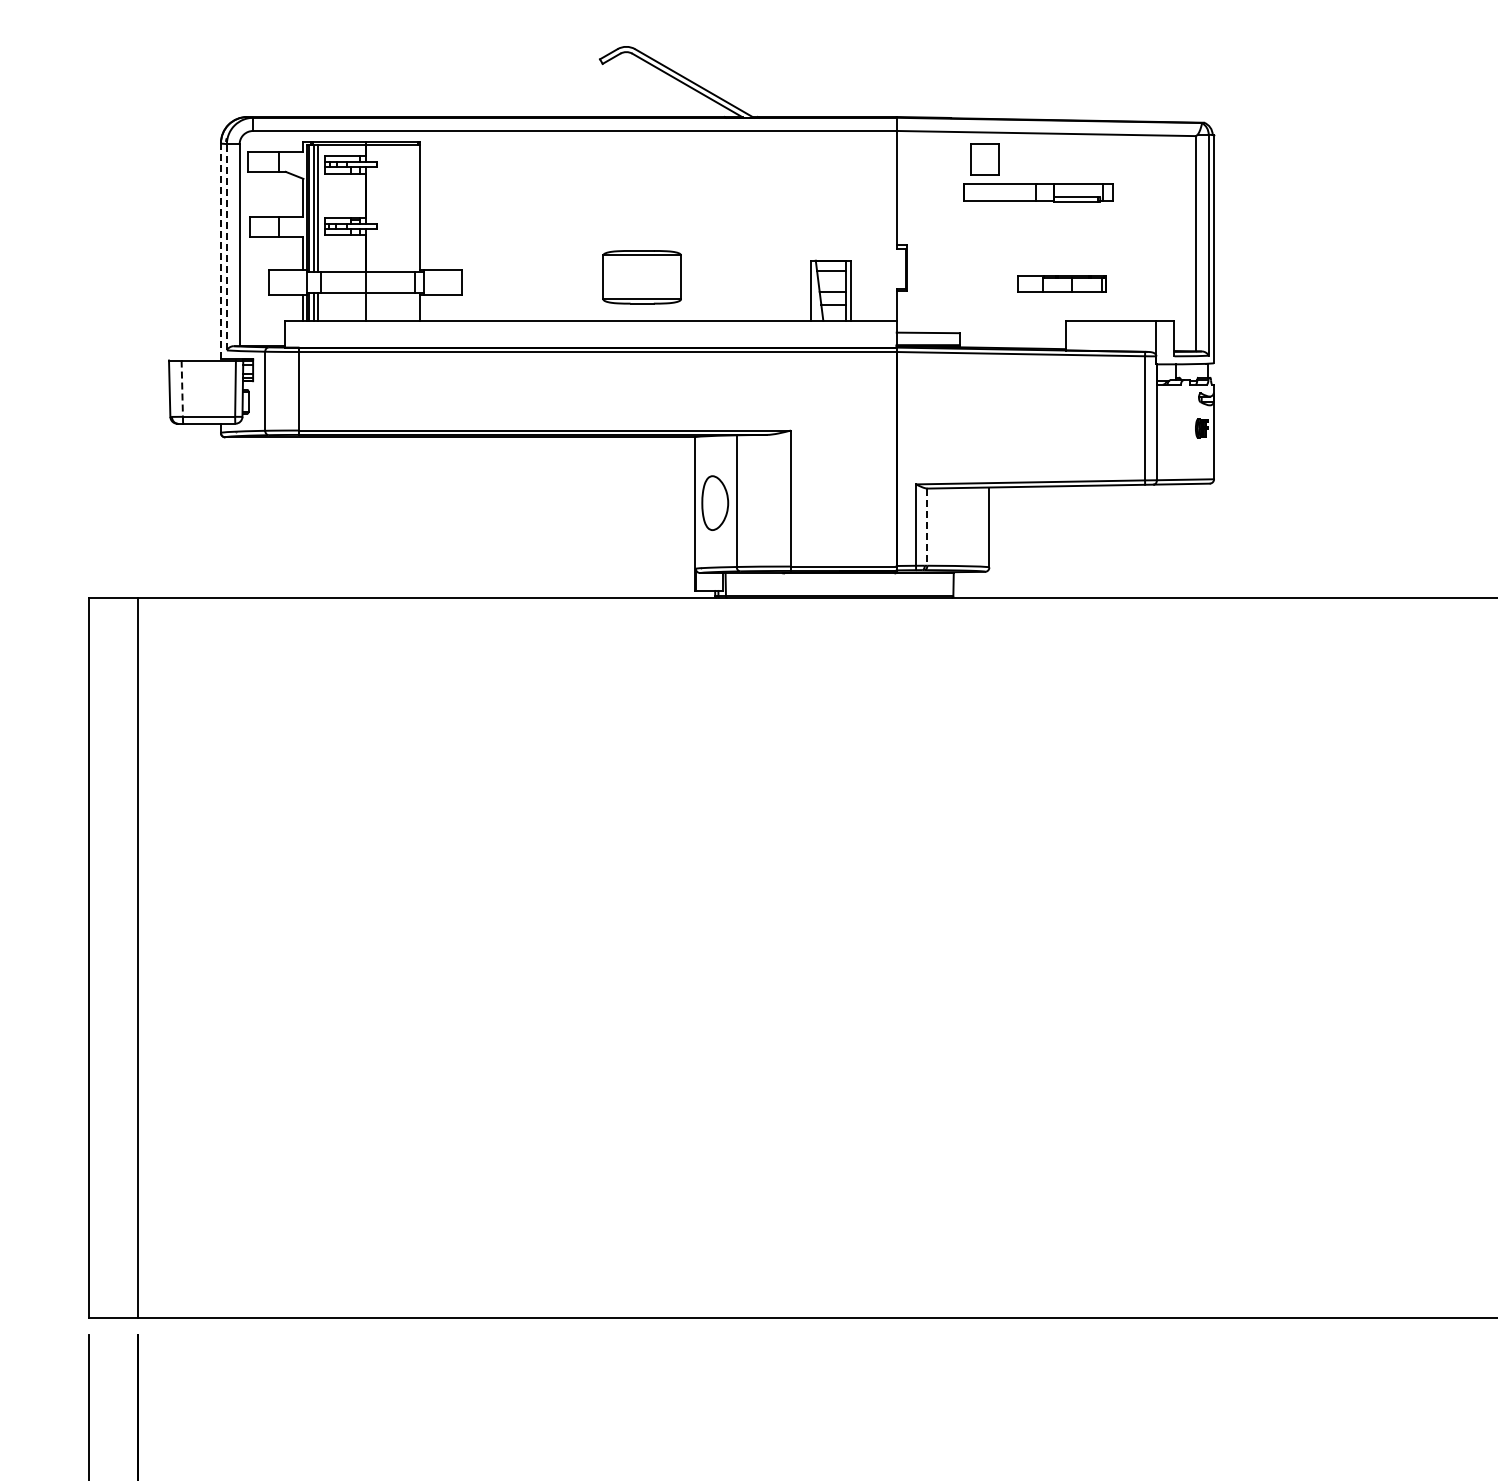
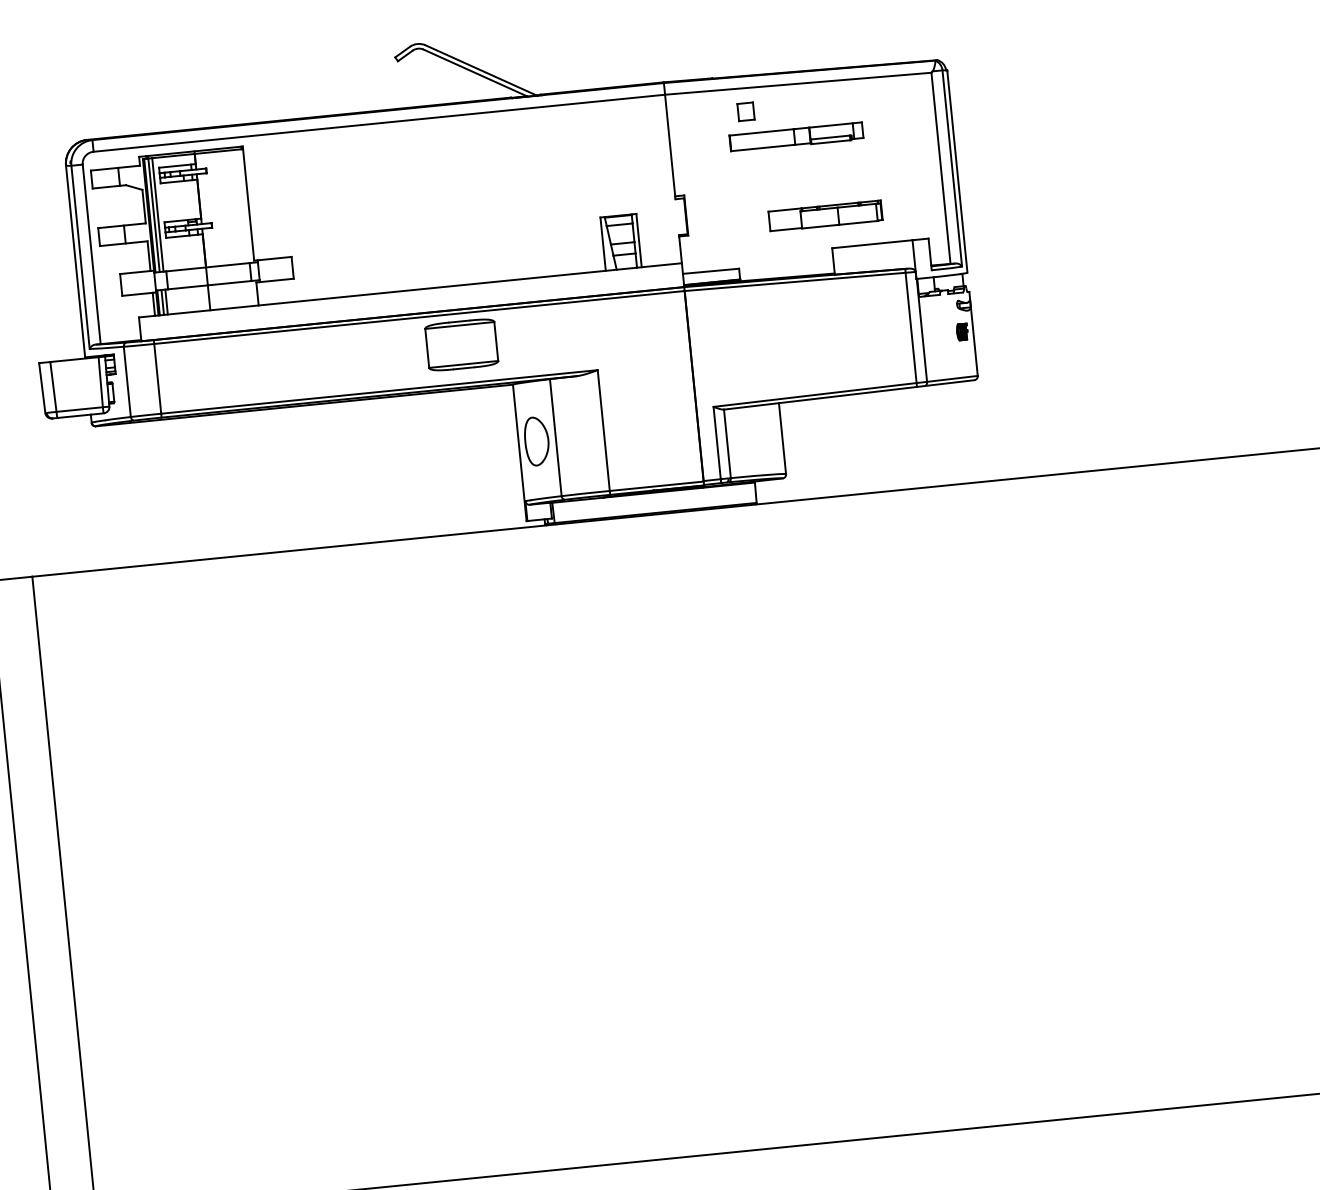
part: (984, 158) -> (745, 111), size x0.62
line: (226, 246) -> (80, 256), dashed -> solid
line: (220, 251) -> (75, 261), dashed -> solid
part: (641, 277) -> (461, 345), moved
part: (1061, 283) -> (824, 215), size x1.43
line: (182, 389) -> (53, 387), dashed -> solid
line: (927, 527) -> (727, 444), dashed -> solid

